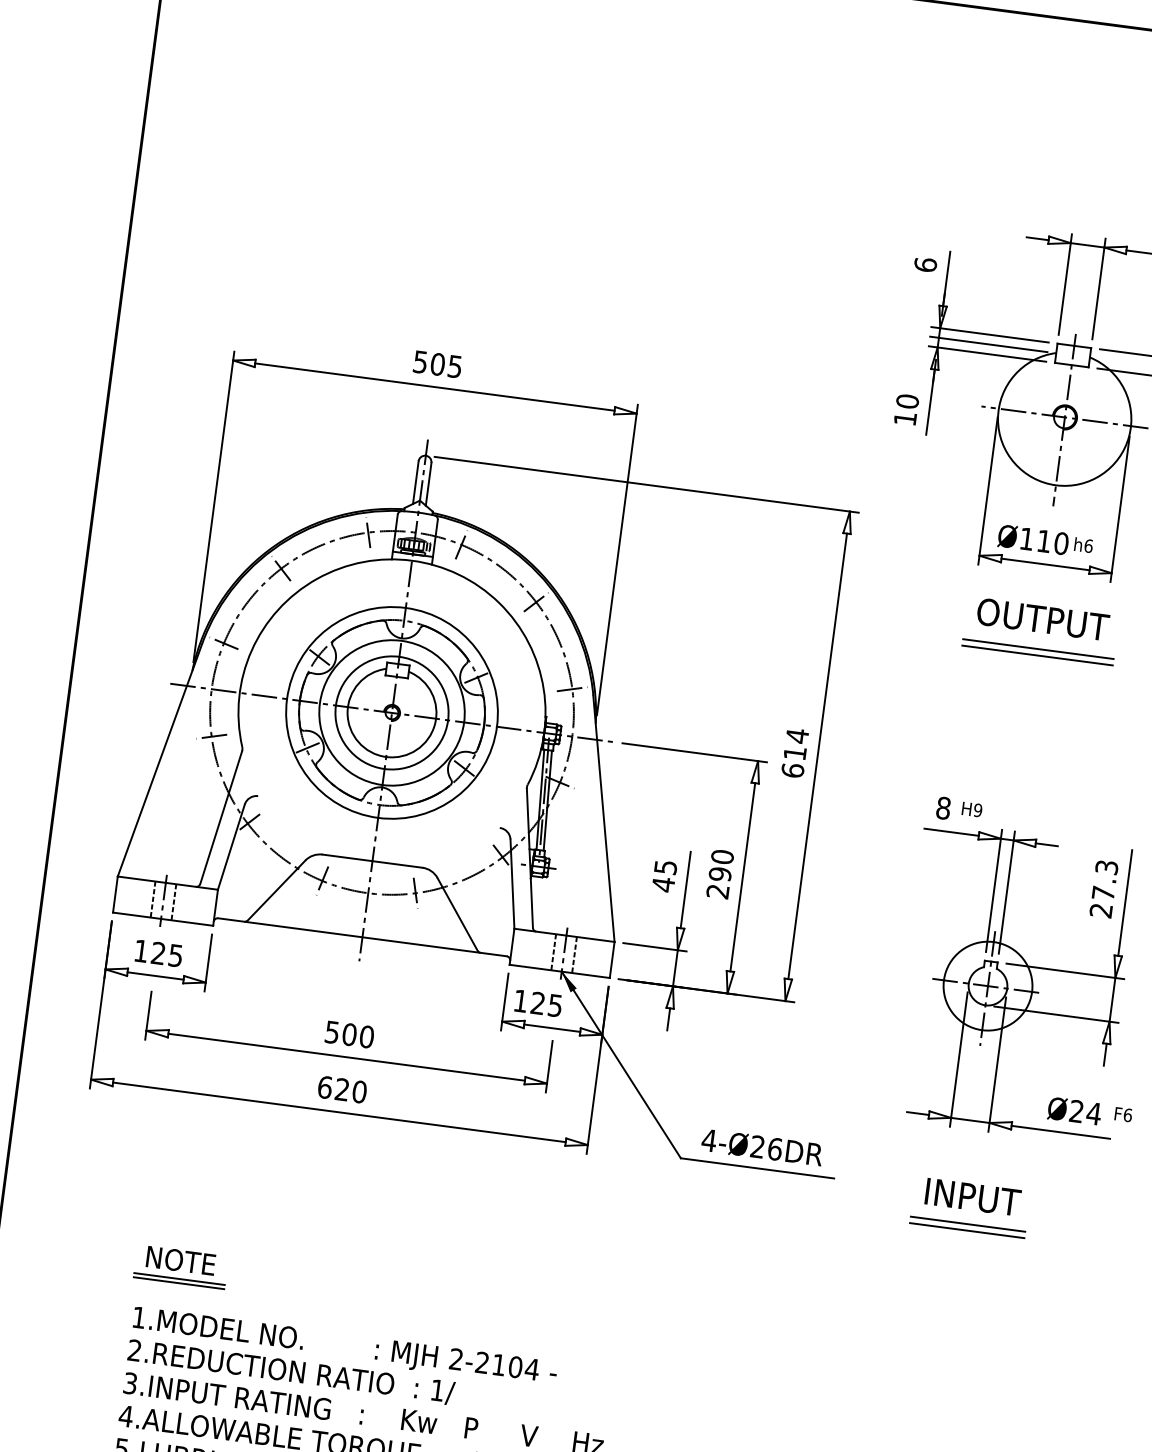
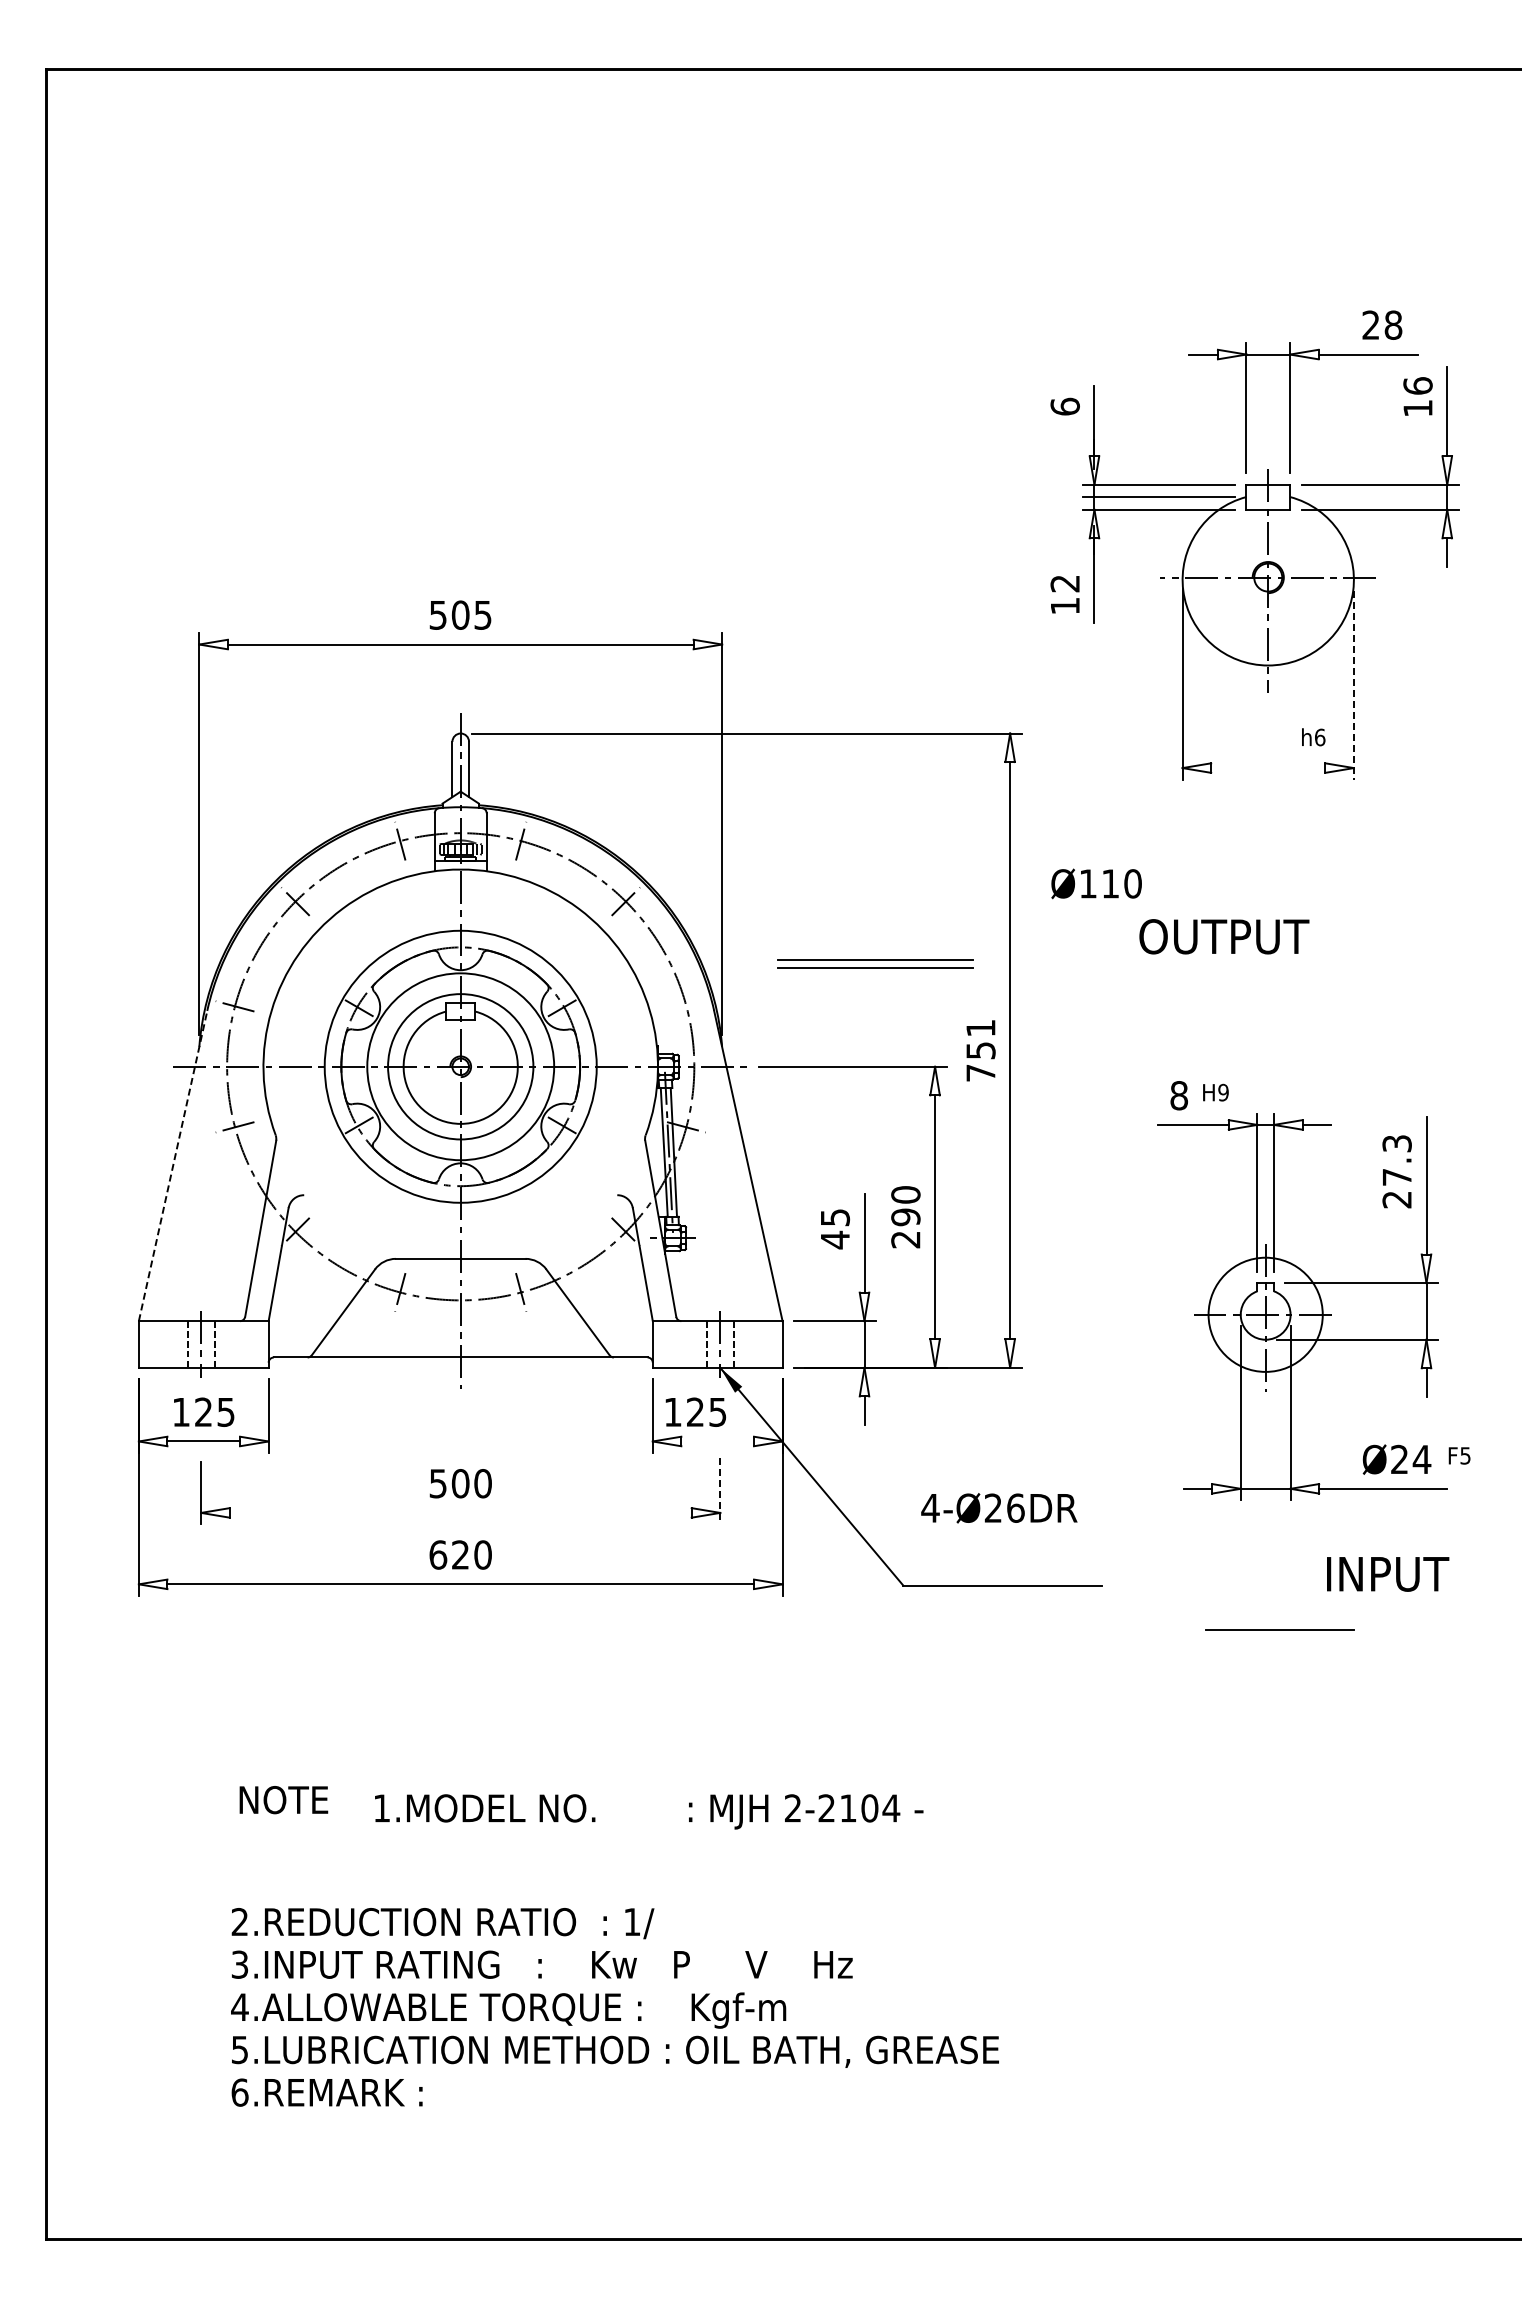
text: (907, 401) -> (1064, 583), 10 -> 12
line: (1119, 509) -> (1353, 685), solid -> dashed
text: (1033, 539) -> (1096, 883), moved
line: (1045, 564) -> (1268, 768), removed
text: (1043, 619) -> (1224, 936), moved
part: (1038, 651) -> (875, 963), moved
line: (572, 689) -> (686, 1006), removed
text: (794, 753) -> (980, 1050), 614 -> 751
line: (160, 760) -> (173, 1166), solid -> dashed
line: (552, 1028) -> (717, 1441), removed
line: (346, 1056) -> (460, 1512), removed
line: (549, 1067) -> (720, 1491), solid -> dashed
text: (1127, 1115) -> (1465, 1455), F6 -> F5
text: (762, 1147) -> (999, 1508), moved
text: (973, 1197) -> (1388, 1574), moved
line: (968, 1224) -> (1280, 1621), removed
line: (179, 1279) -> (284, 1823), removed
line: (178, 1282) -> (284, 1828), removed
text: (345, 1347) -> (649, 1811), moved

